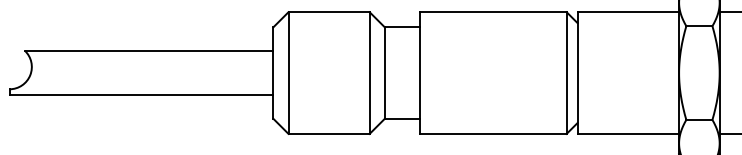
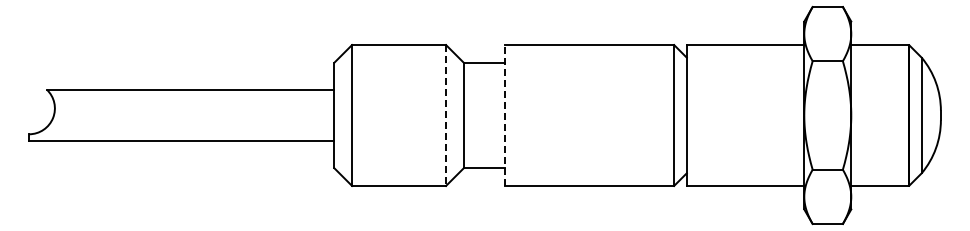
line: (370, 73) -> (446, 116), solid -> dashed
line: (420, 73) -> (504, 115), solid -> dashed

